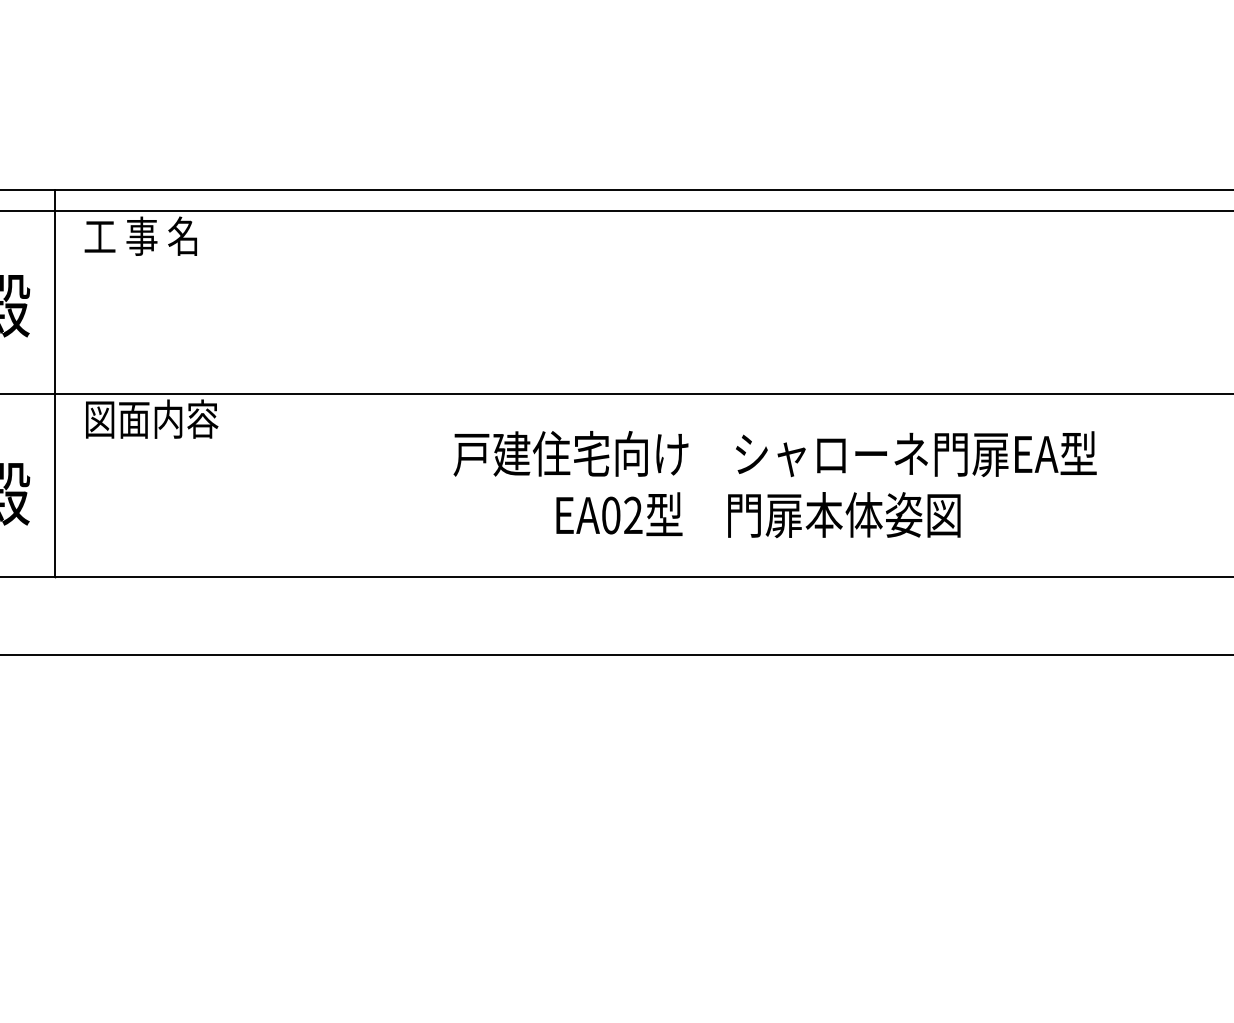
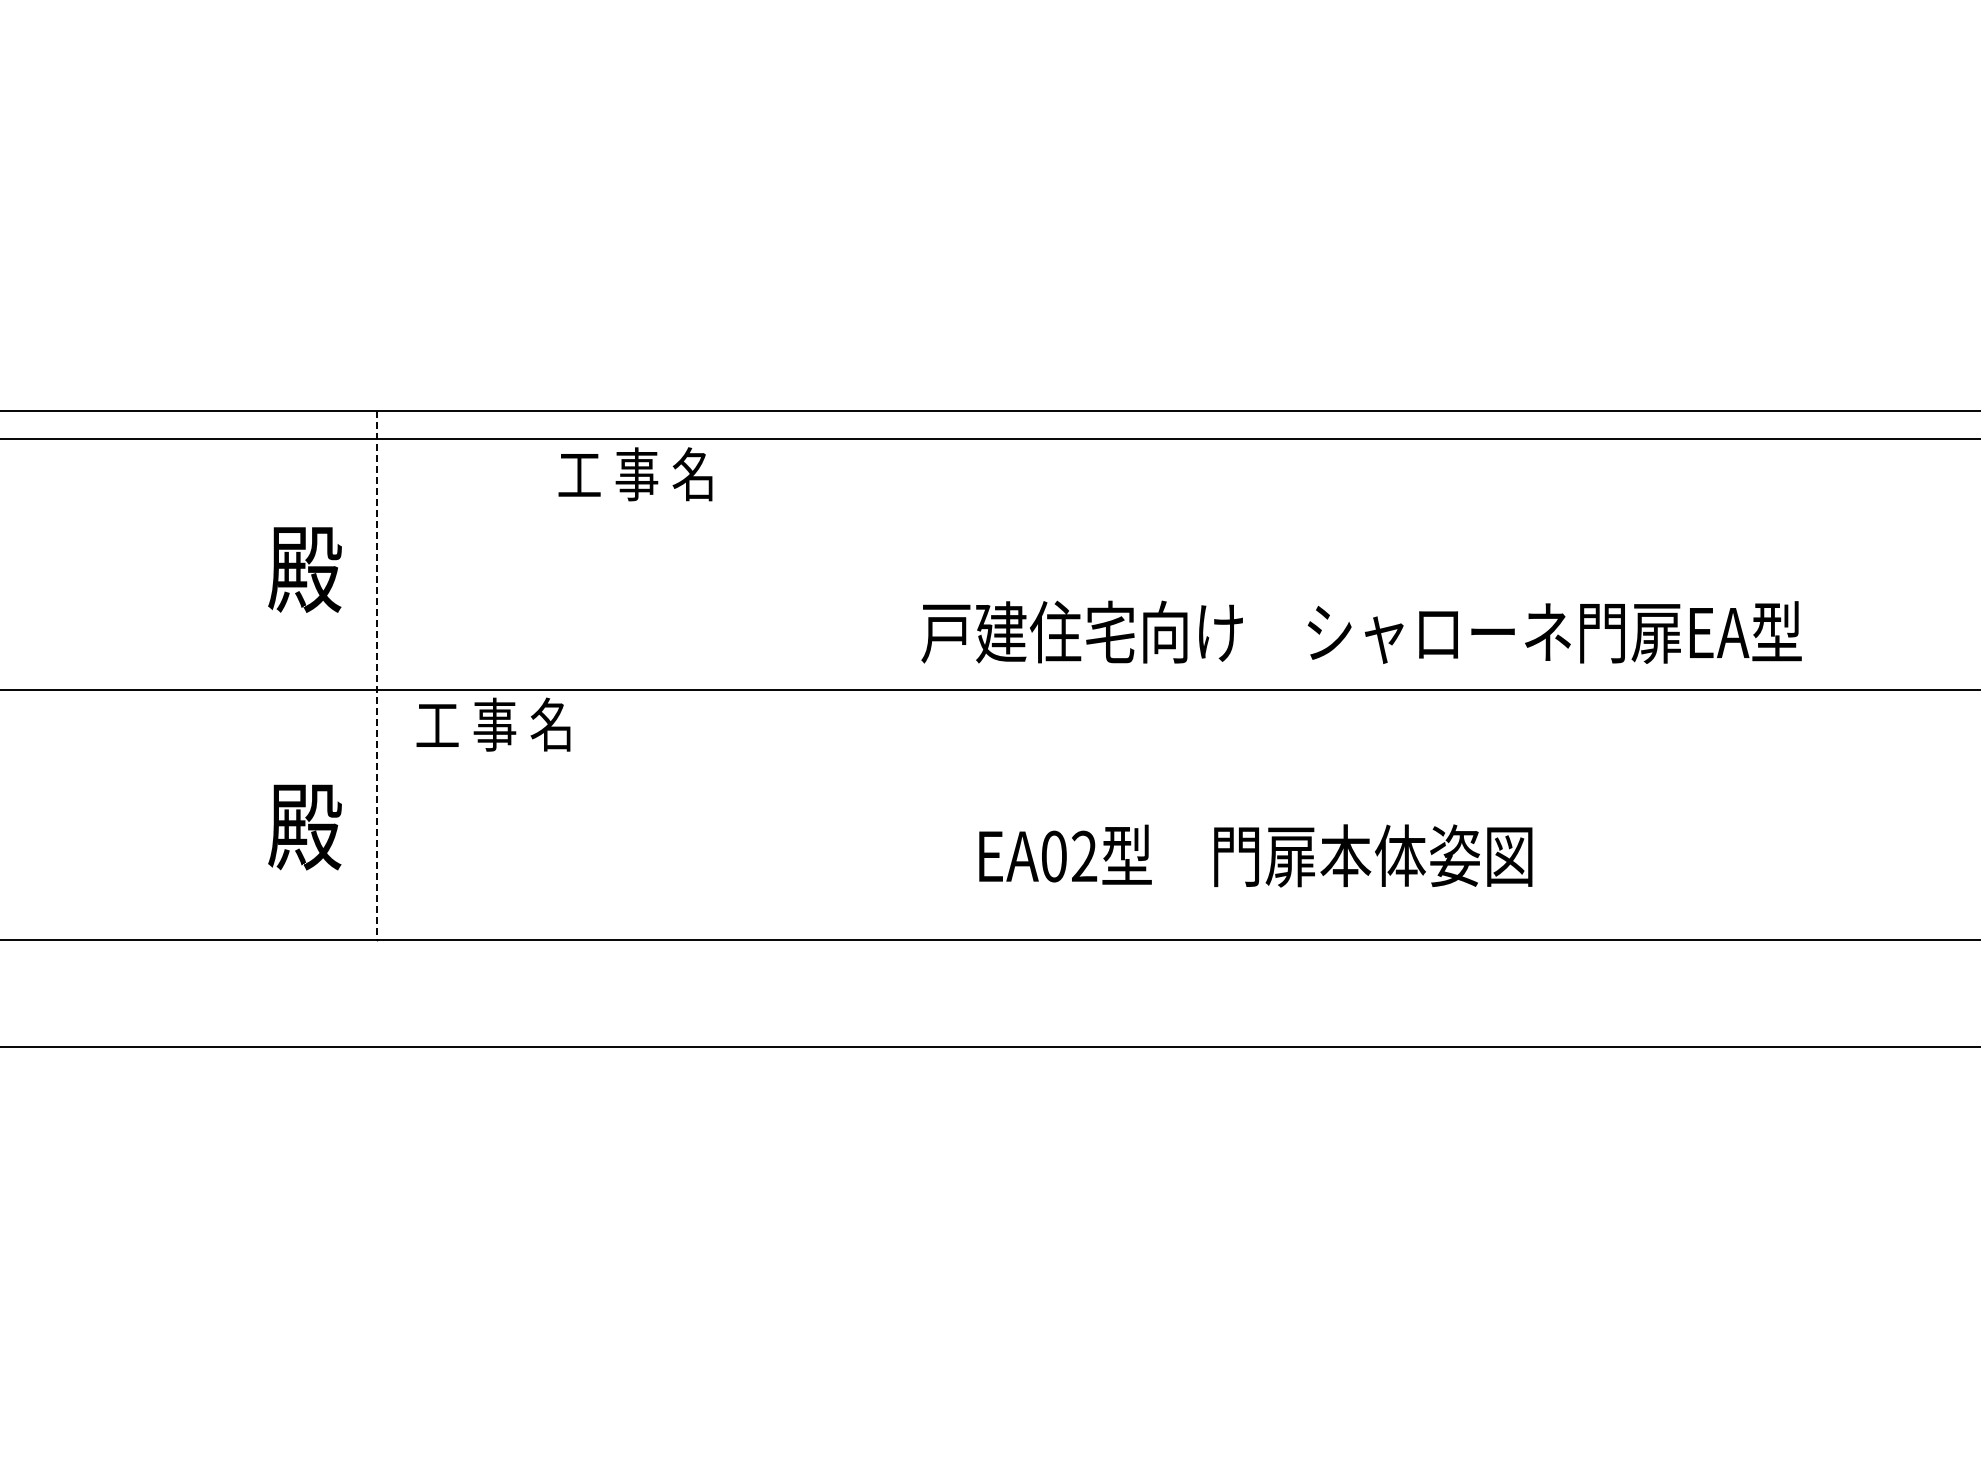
text: (140, 236) -> (635, 474), moved
line: (55, 383) -> (376, 675), solid -> dashed
text: (151, 419) -> (507, 724), 図面内容 -> 工 事 名
text: (775, 453) -> (1361, 631), moved
text: (758, 514) -> (1255, 855), moved

